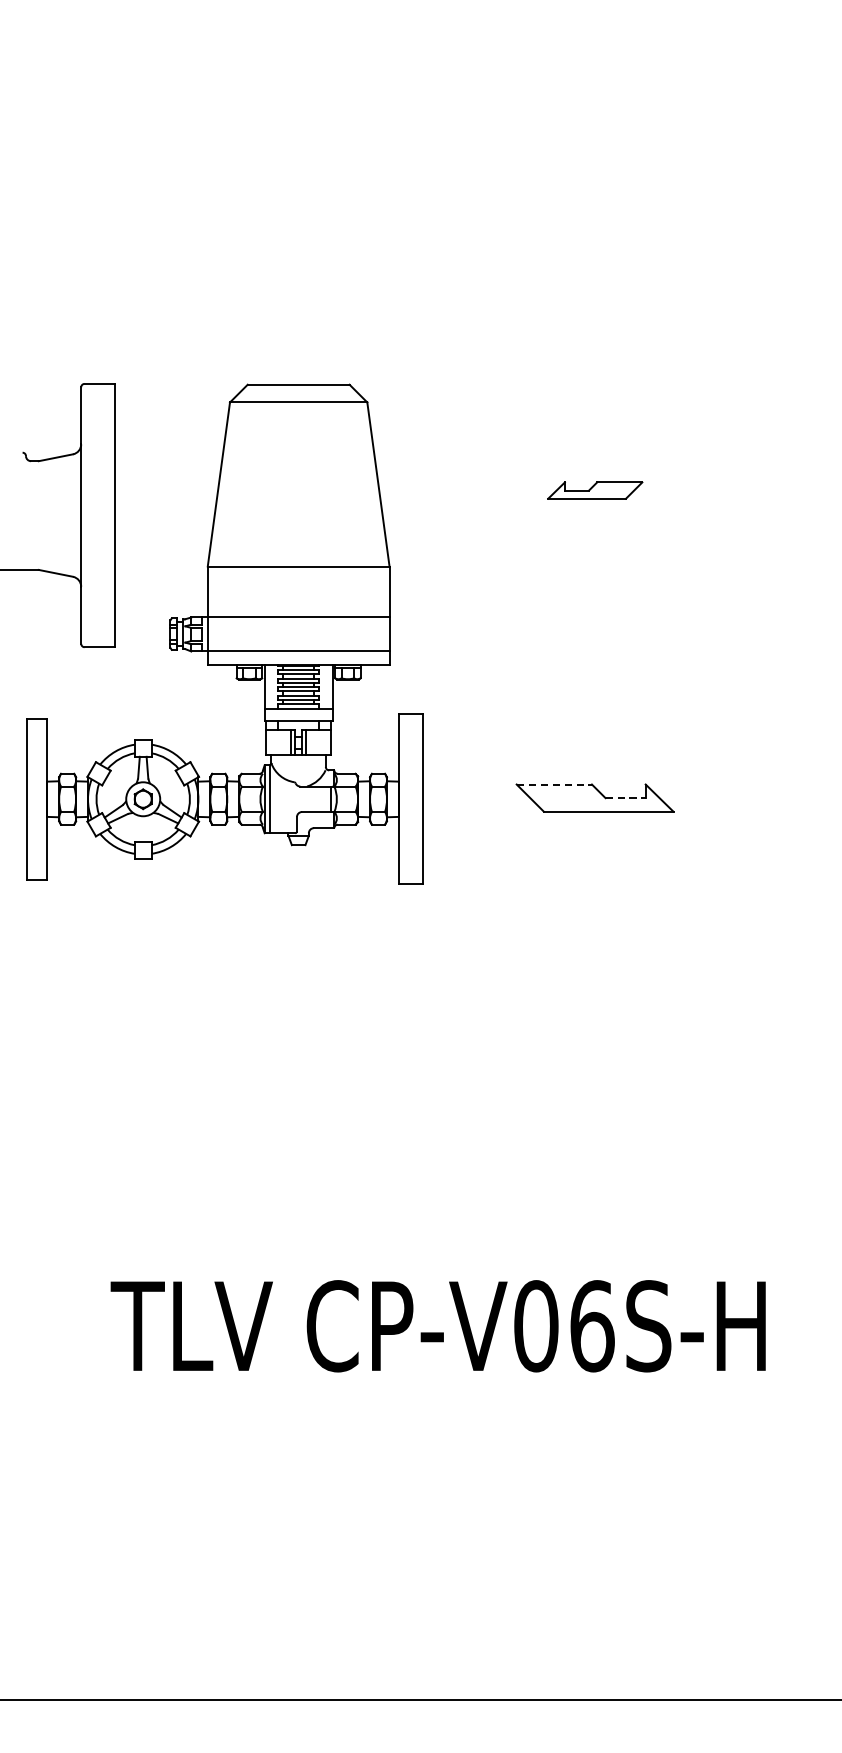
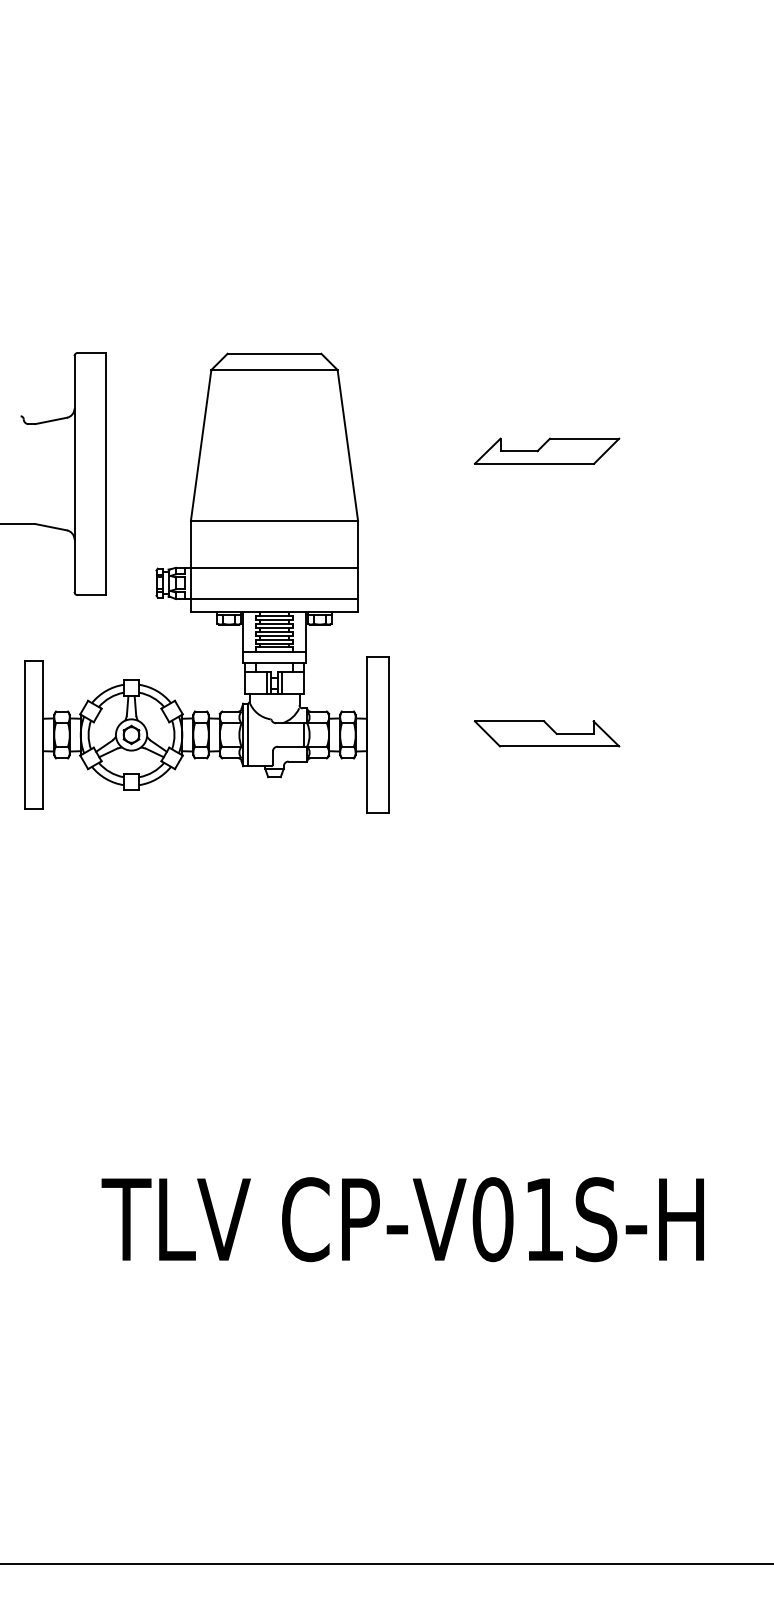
part: (595, 489) -> (547, 450), size x1.67
line: (554, 784) -> (509, 721), dashed -> solid
line: (625, 797) -> (575, 733), dashed -> solid
text: (592, 1326) -> (544, 1219), CP-V06S-H -> CP-V01S-H

